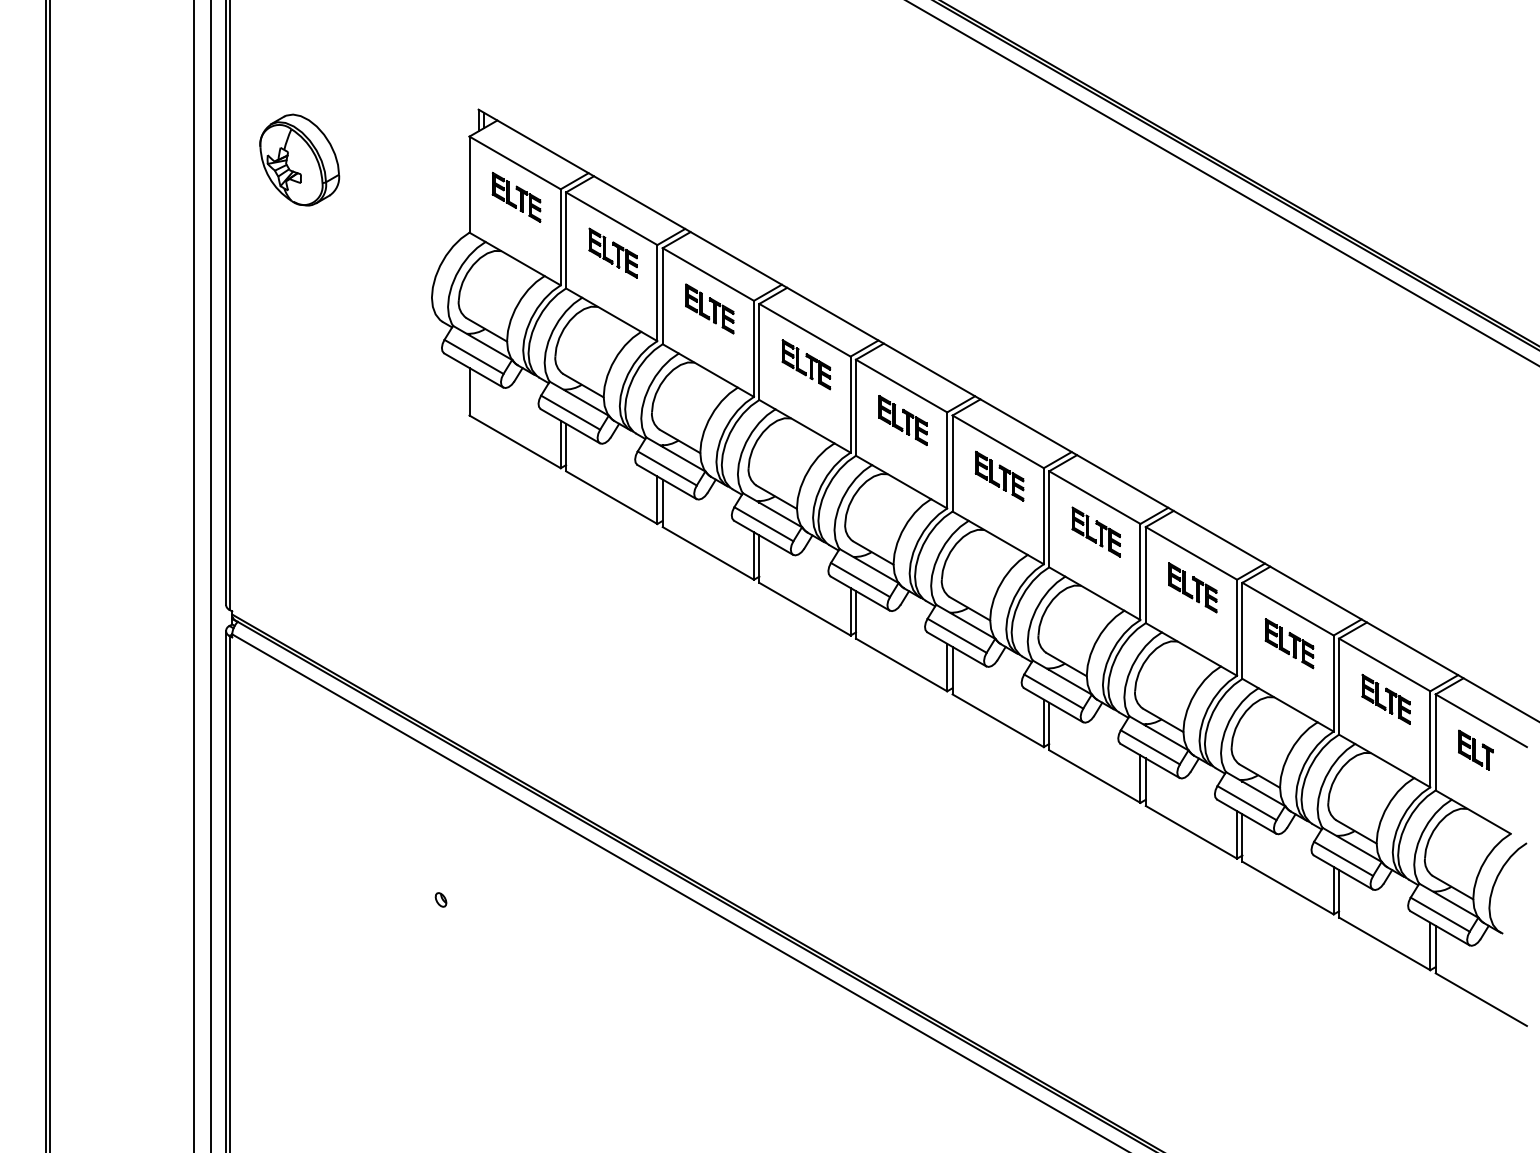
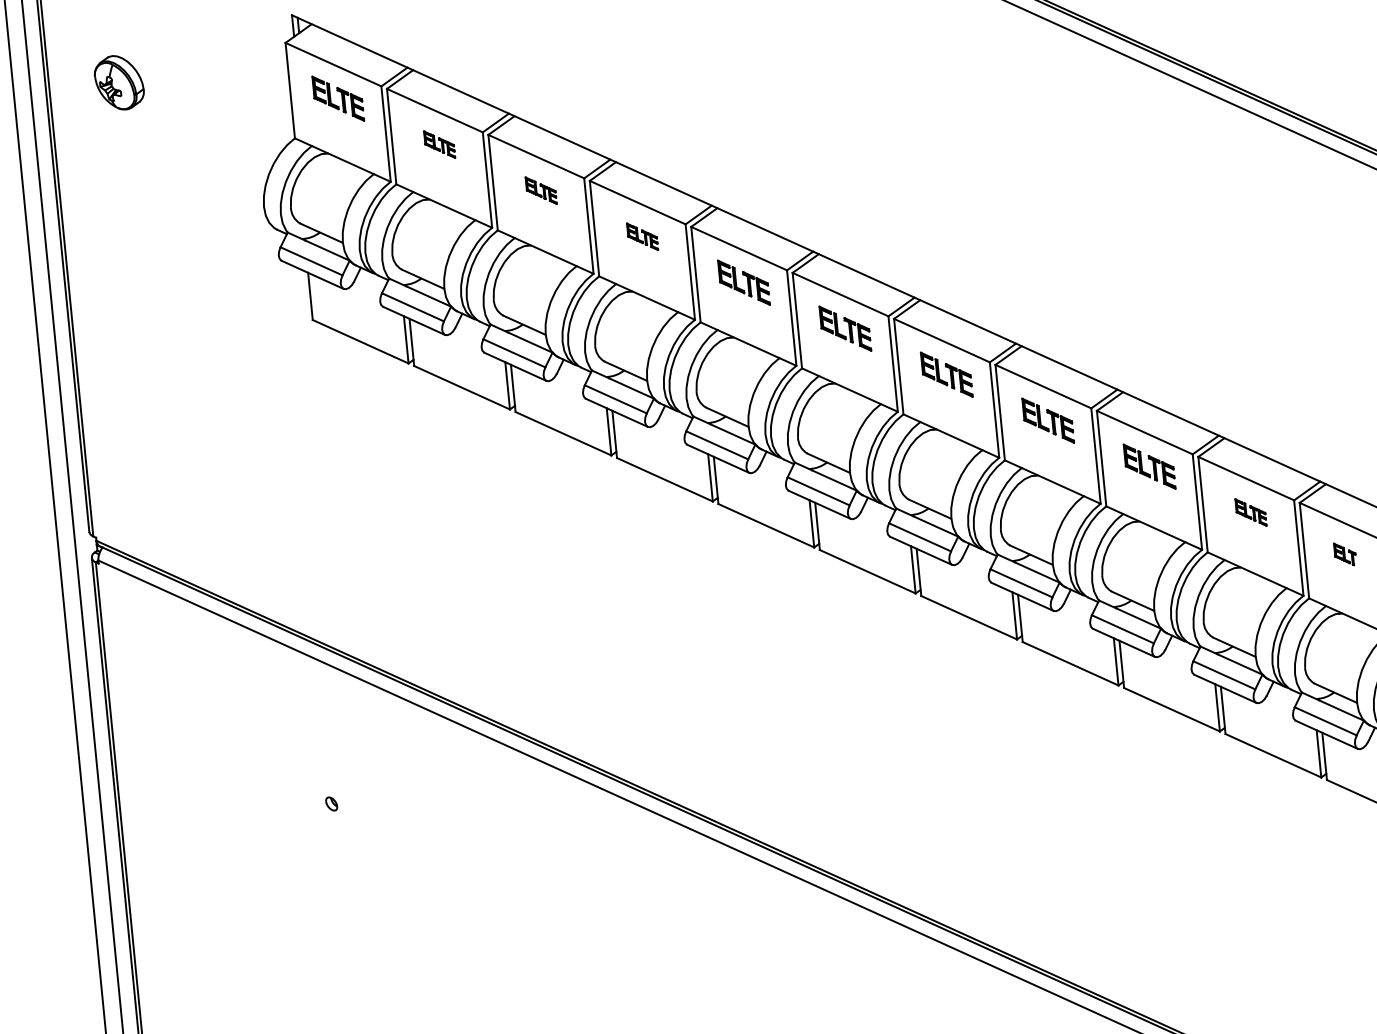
part: (299, 159) -> (118, 82), size x0.6
part: (612, 252) -> (438, 144), size x0.6
part: (709, 308) -> (540, 190), size x0.6
part: (806, 364) -> (642, 236), size x0.6
part: (1385, 698) -> (1250, 511), size x0.6
part: (1475, 749) -> (1344, 553), size x0.6

